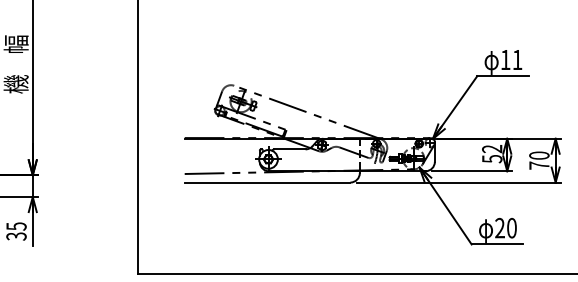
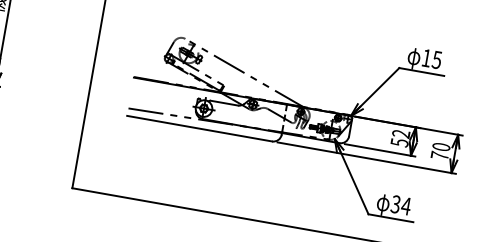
text: (517, 60) -> (436, 60), 11 -> 15
text: (506, 228) -> (401, 205), 20 -> 34

